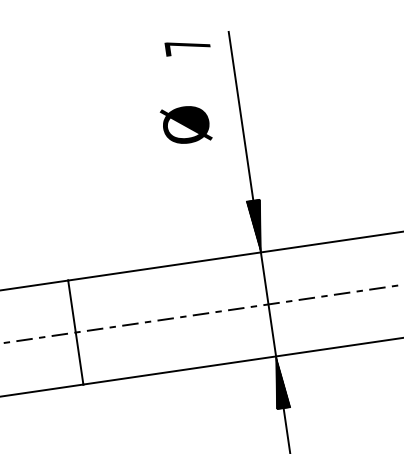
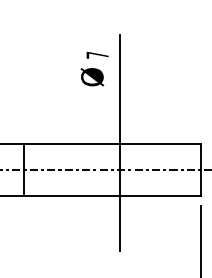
text: (187, 46) -> (97, 55), moved
hatch: (257, 226) -> (119, 131), removed
hatch: (279, 382) -> (119, 208), removed

